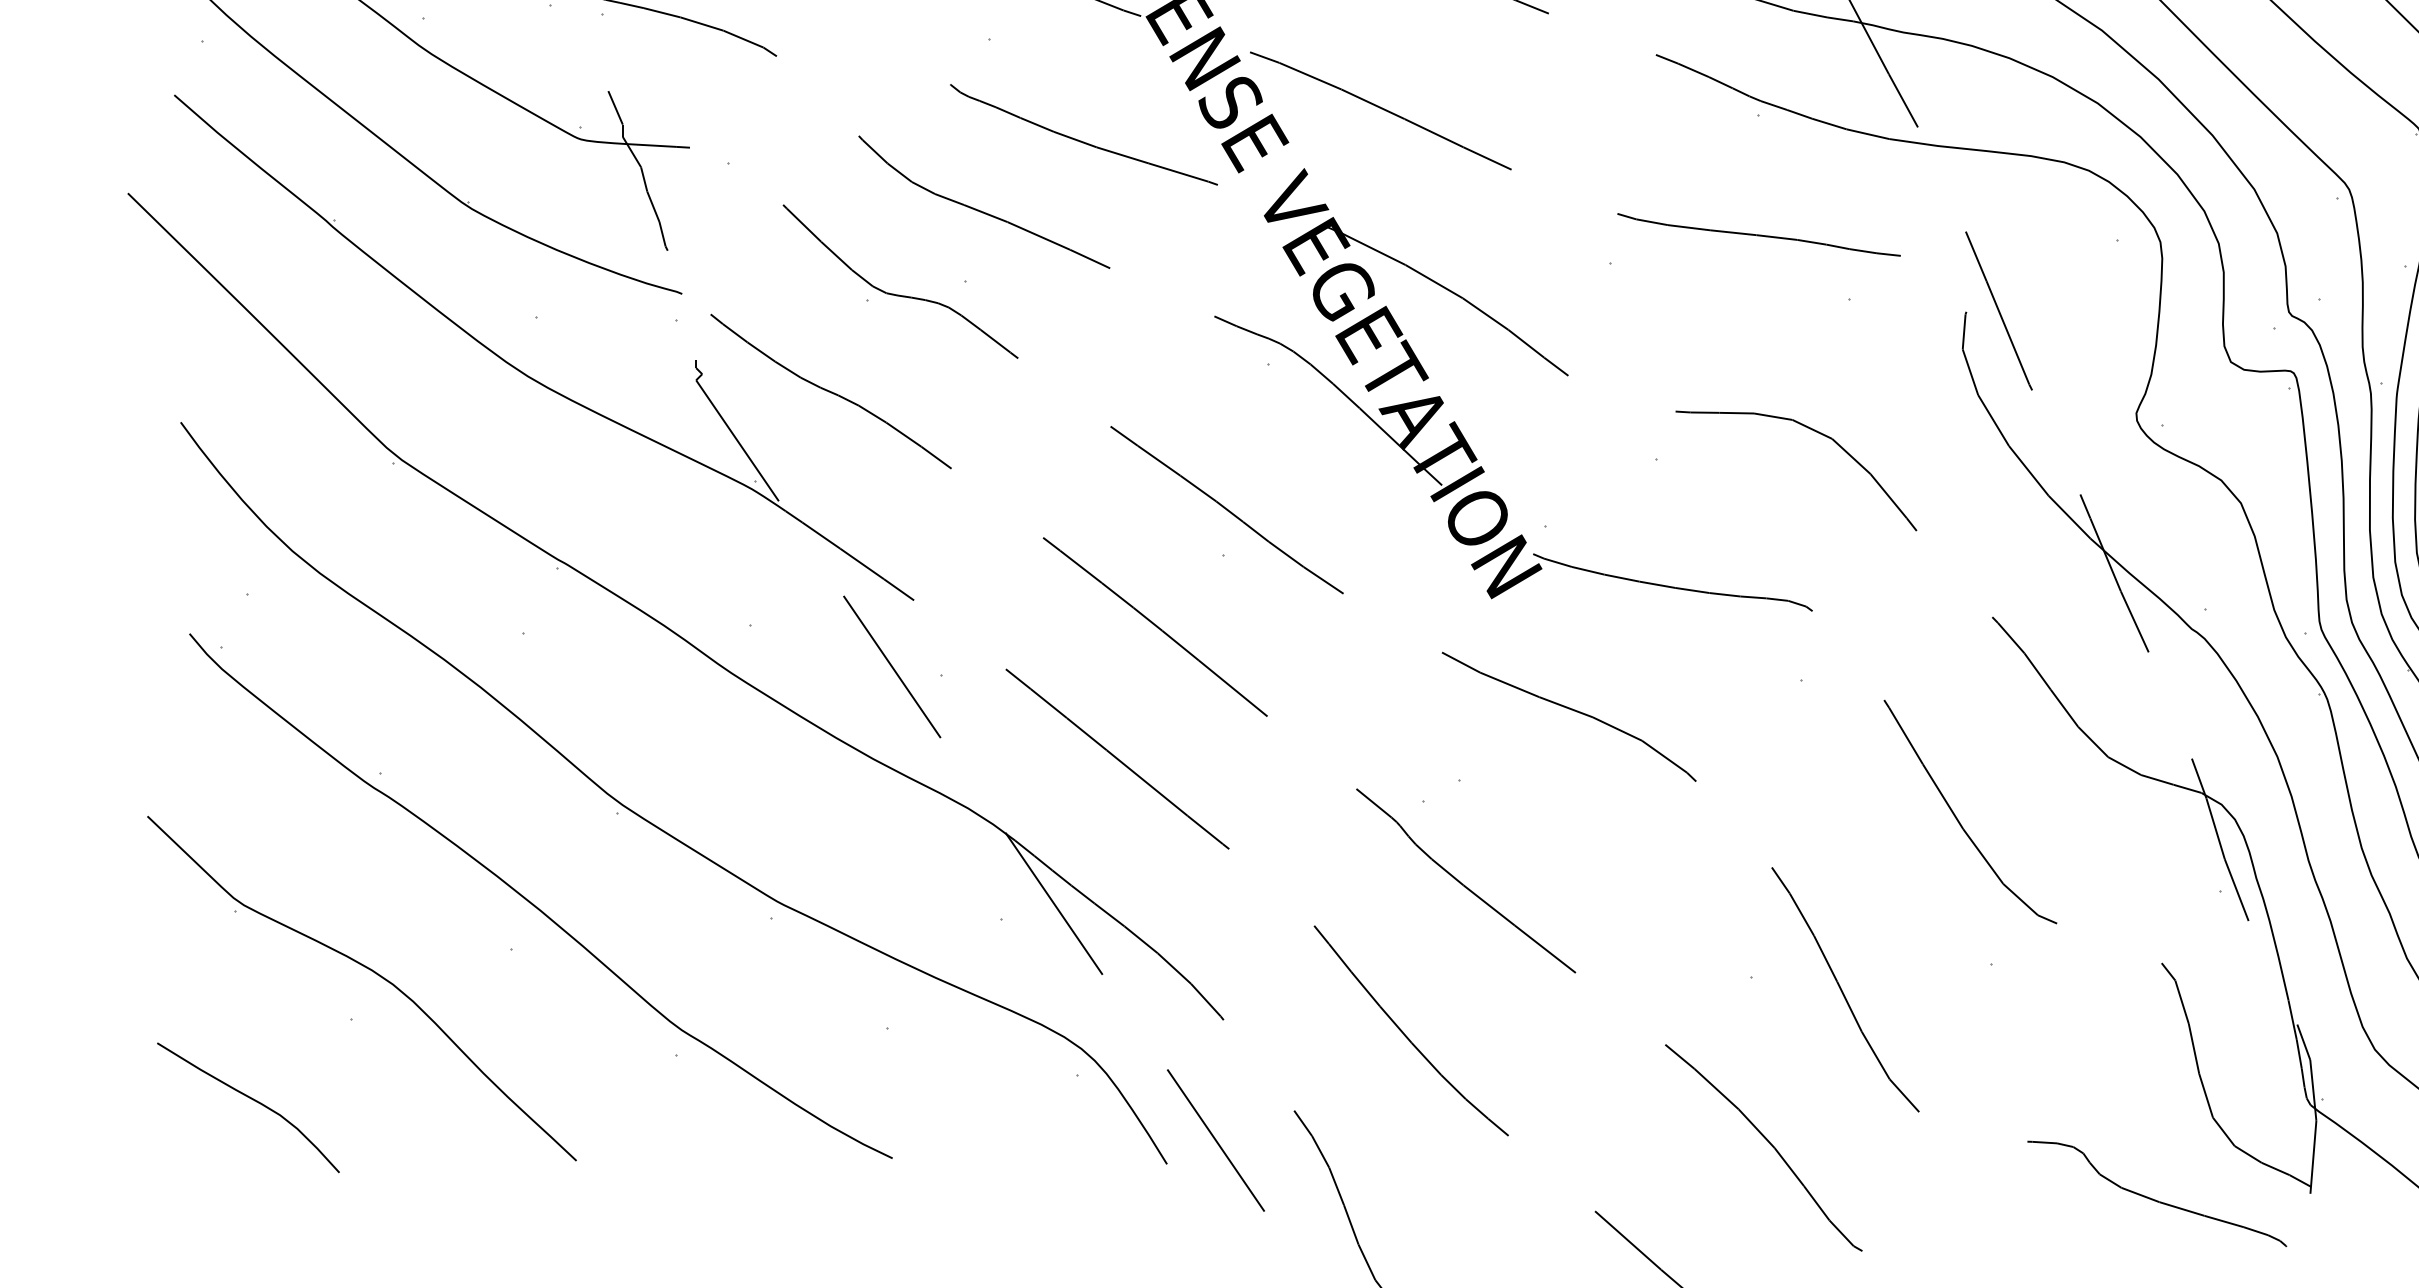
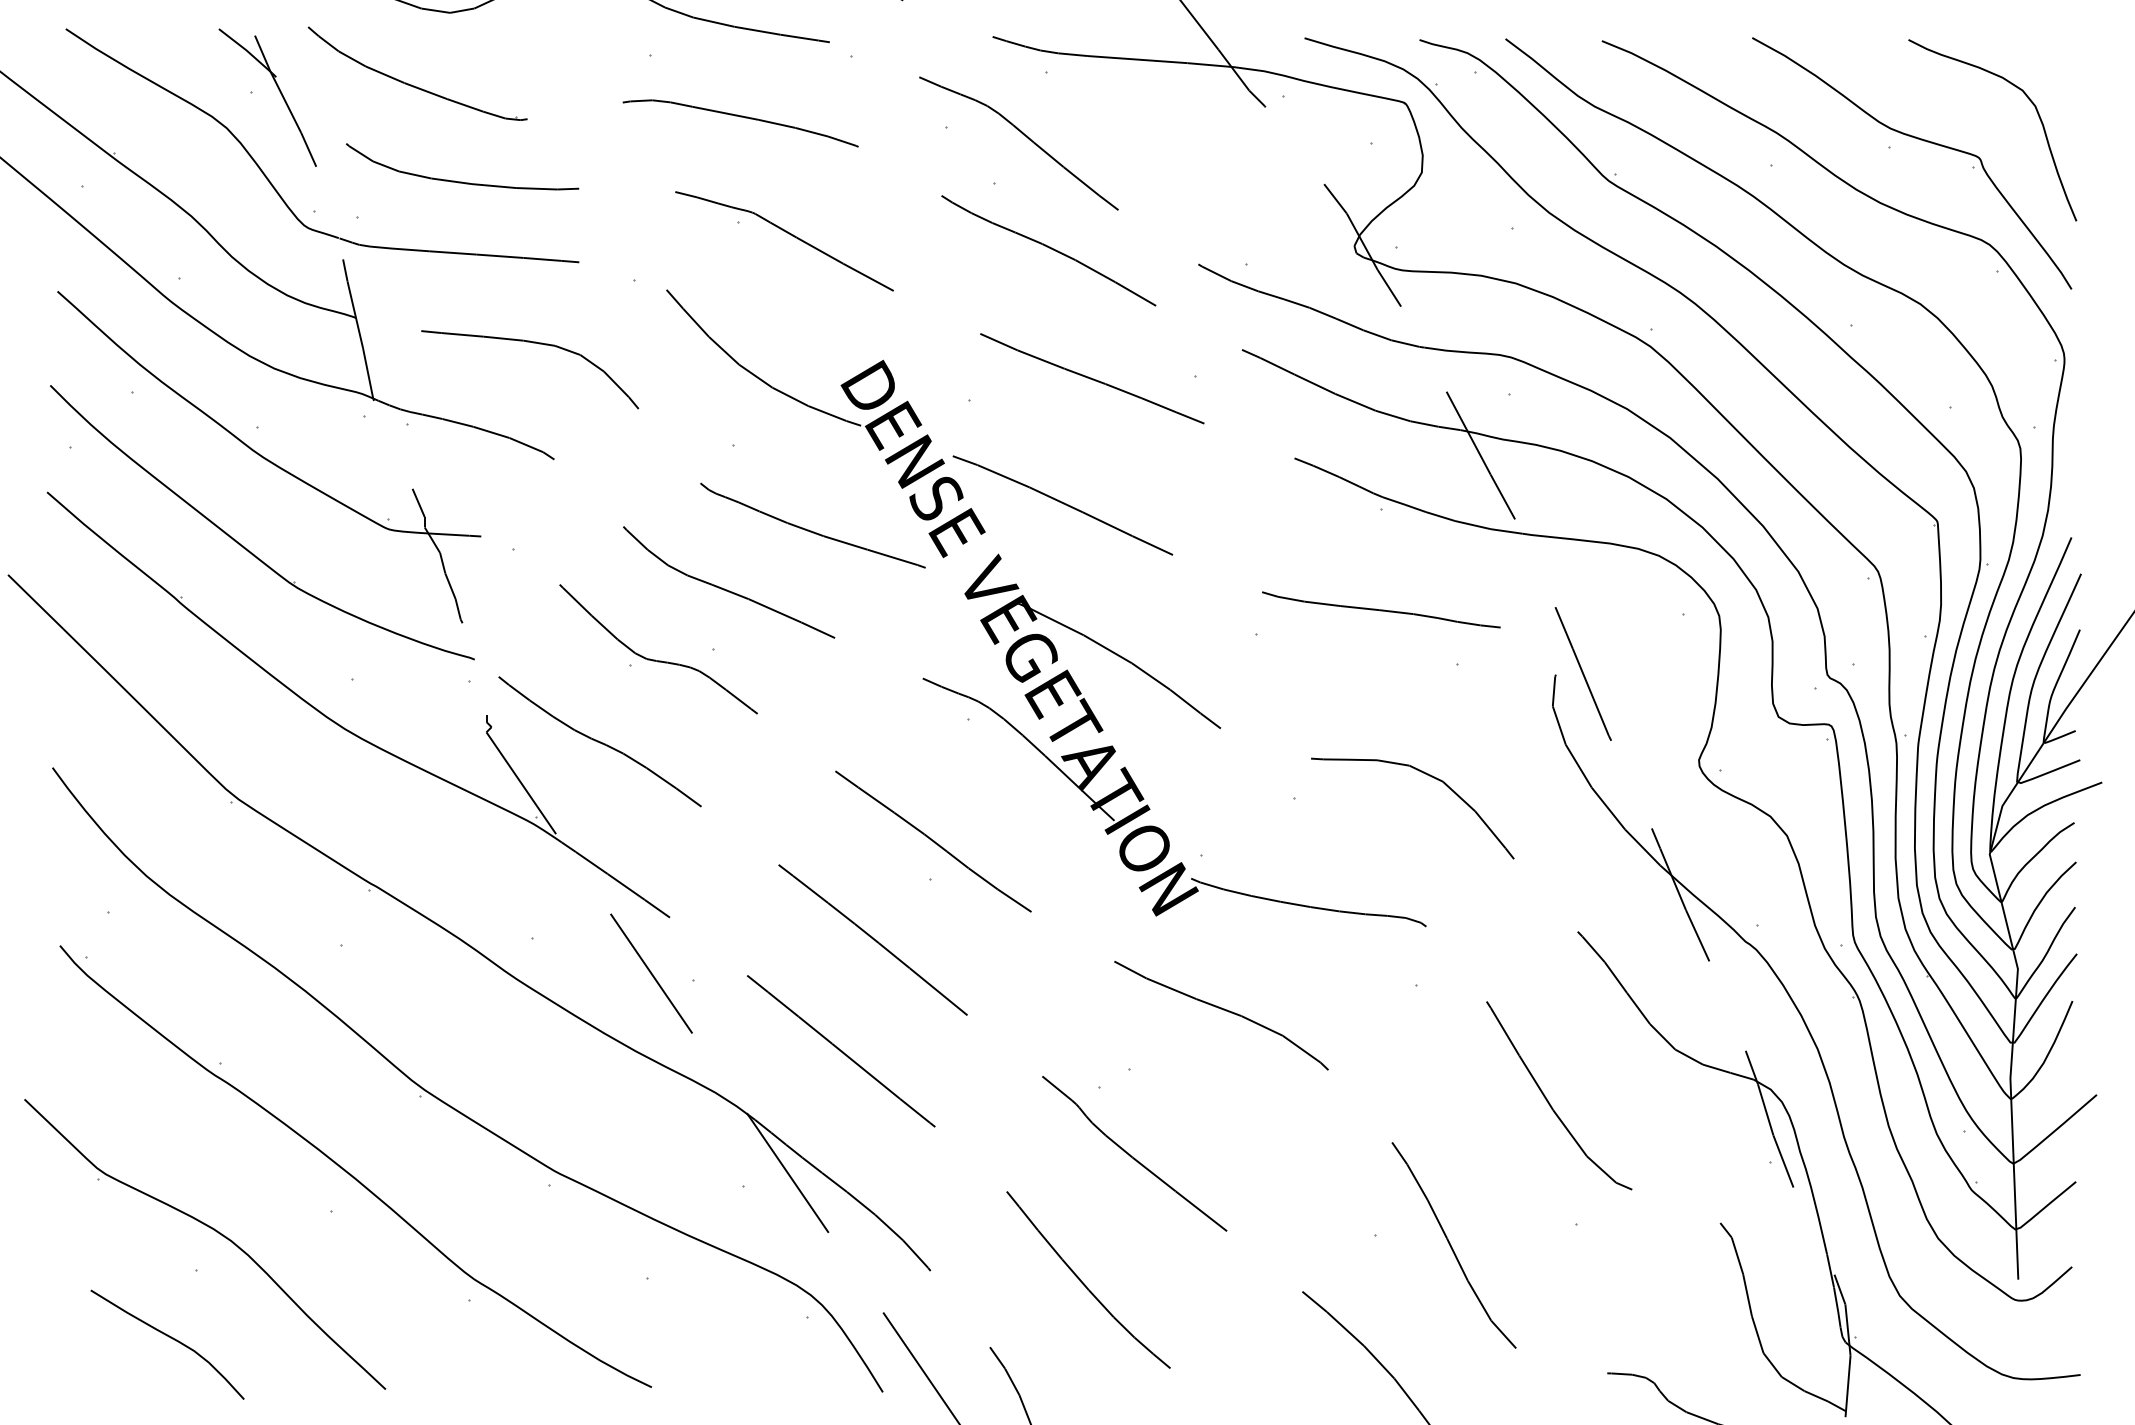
curve: (251, 1100) -> (170, 1338), moved

